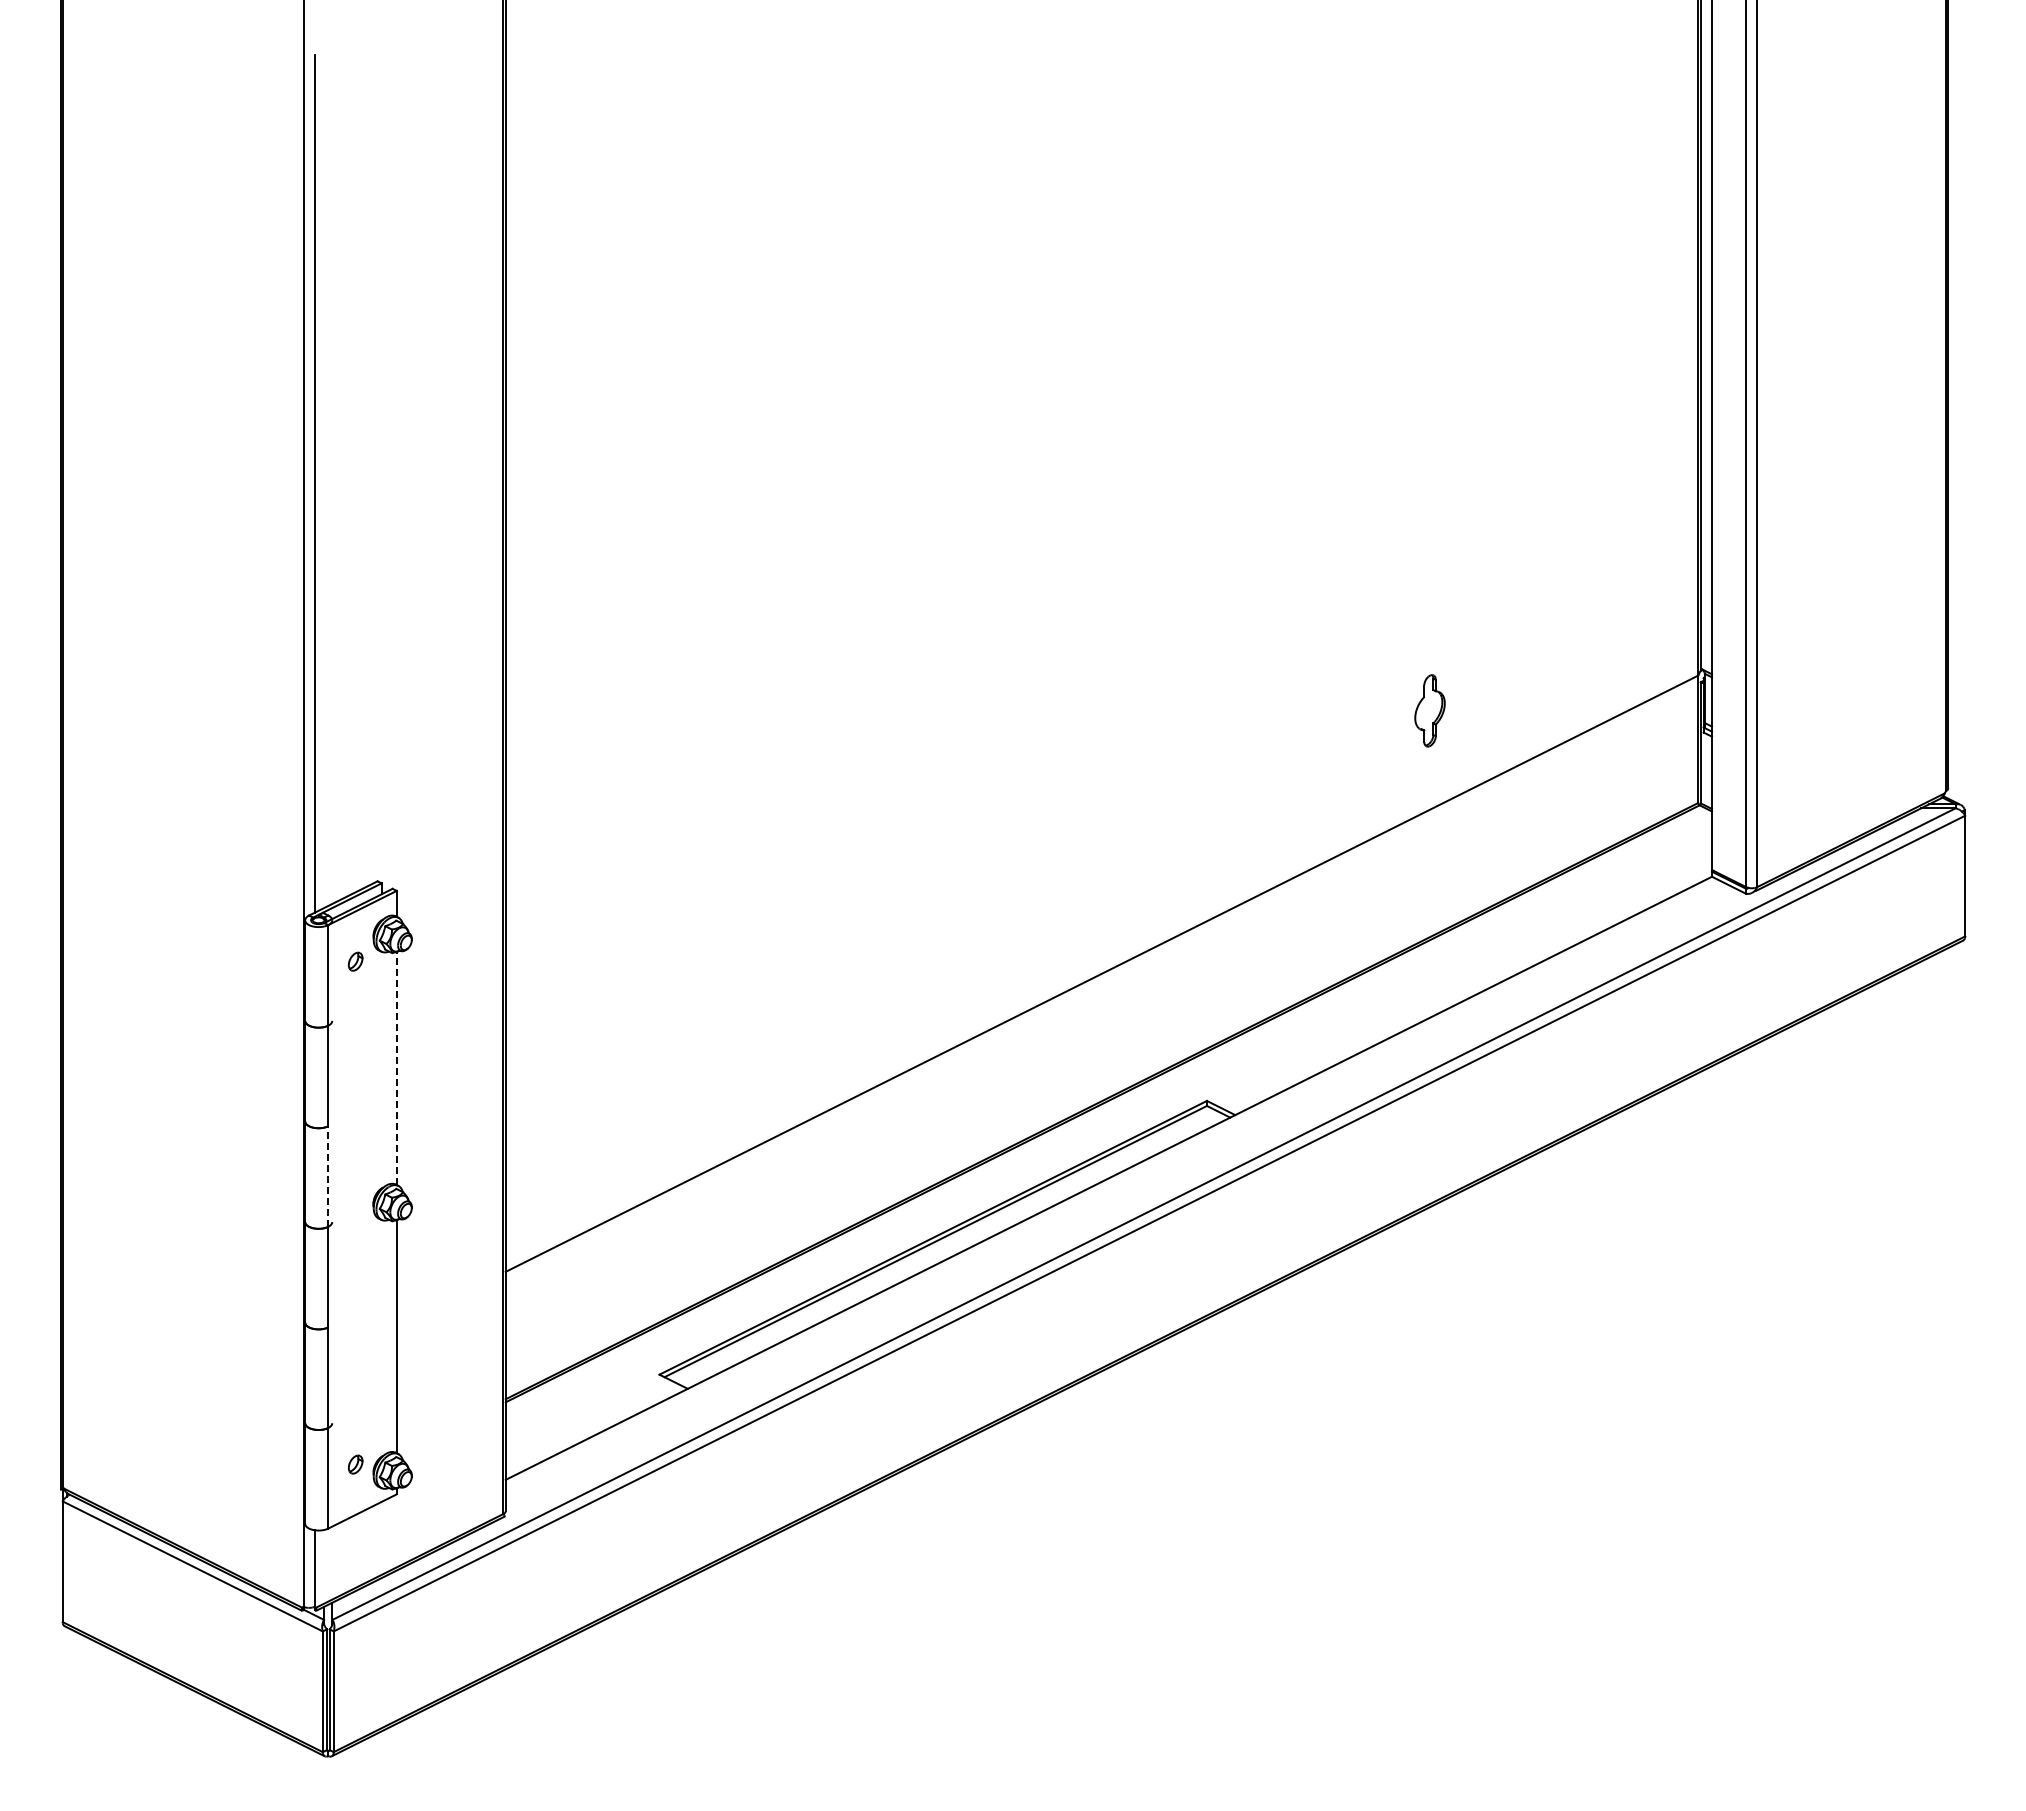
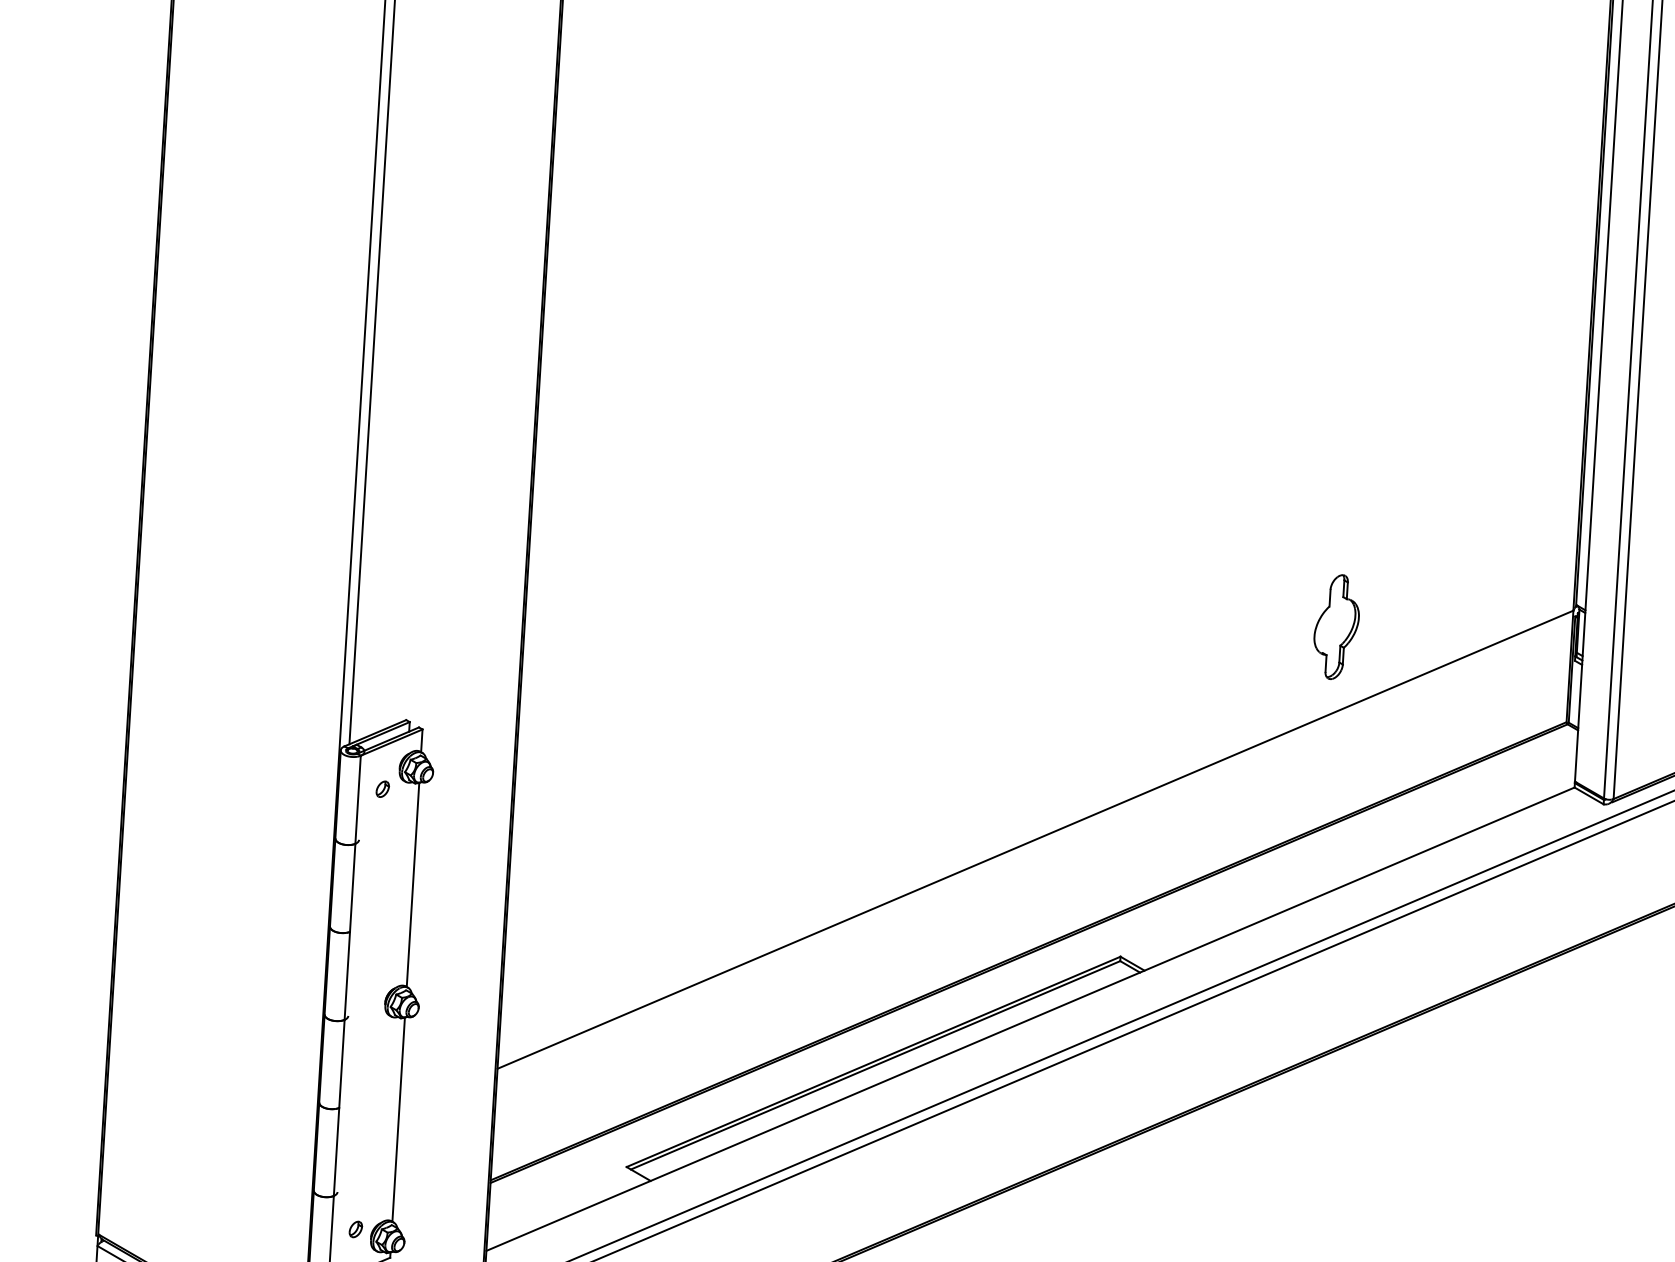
part: (1429, 710) -> (1336, 626), size x1.67
line: (396, 1068) -> (412, 884), dashed -> solid
line: (328, 1176) -> (347, 975), dashed -> solid

